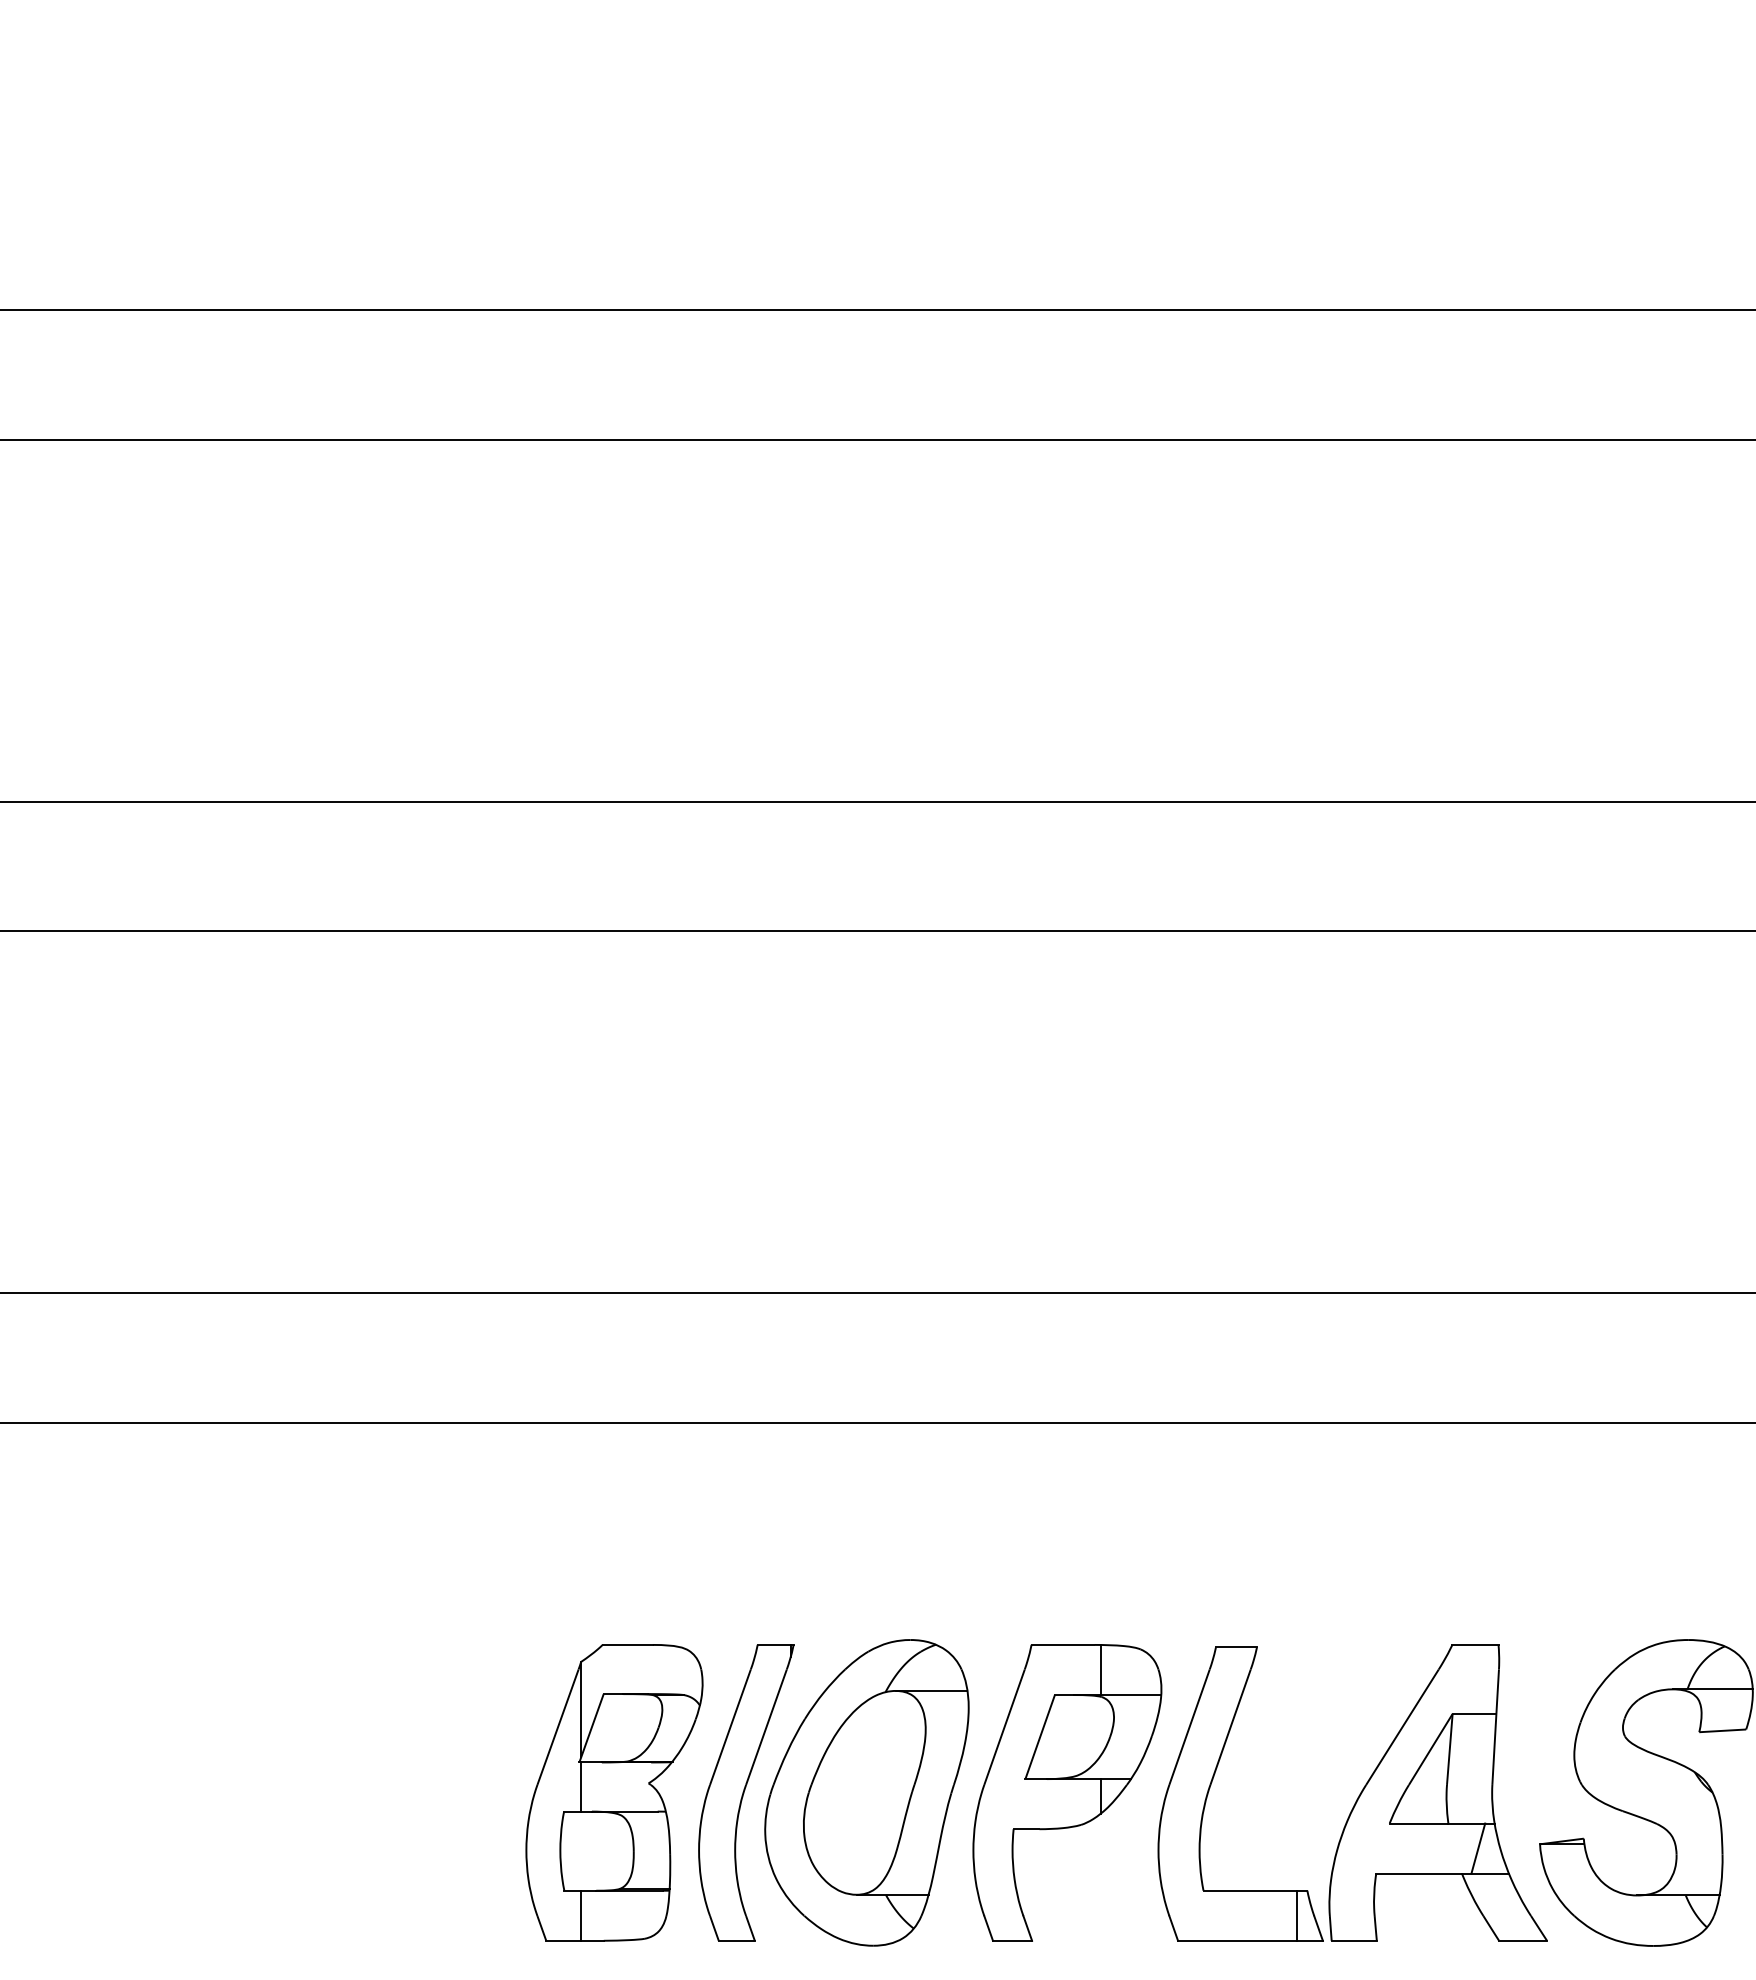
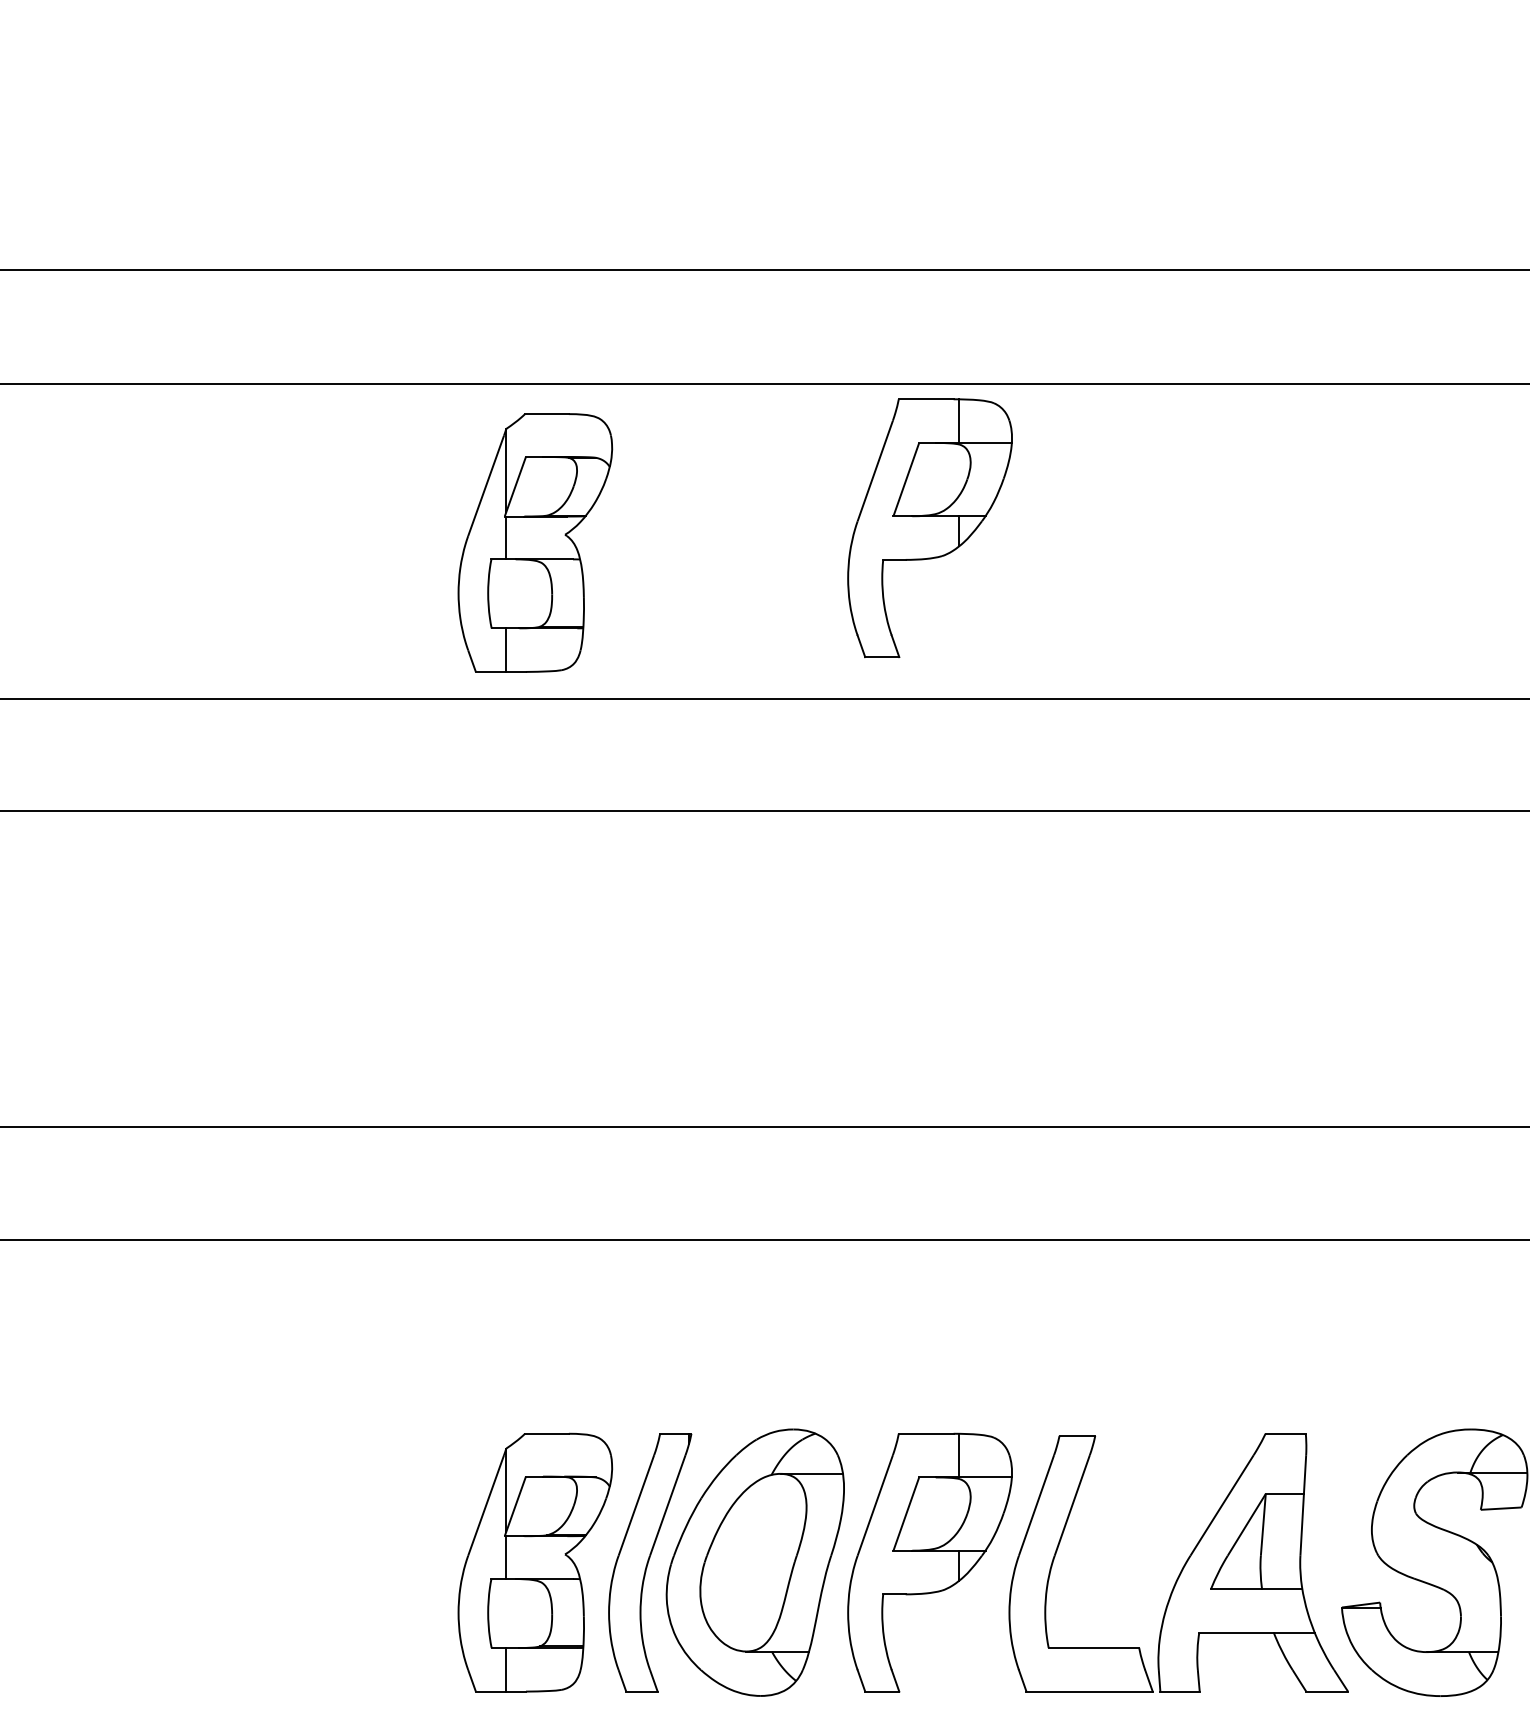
part: (1067, 605) -> (930, 527), added
part: (614, 622) -> (535, 542), added
line: (1478, 1848) -> (1288, 1611), removed
line: (1296, 1915) -> (1129, 1669), removed

